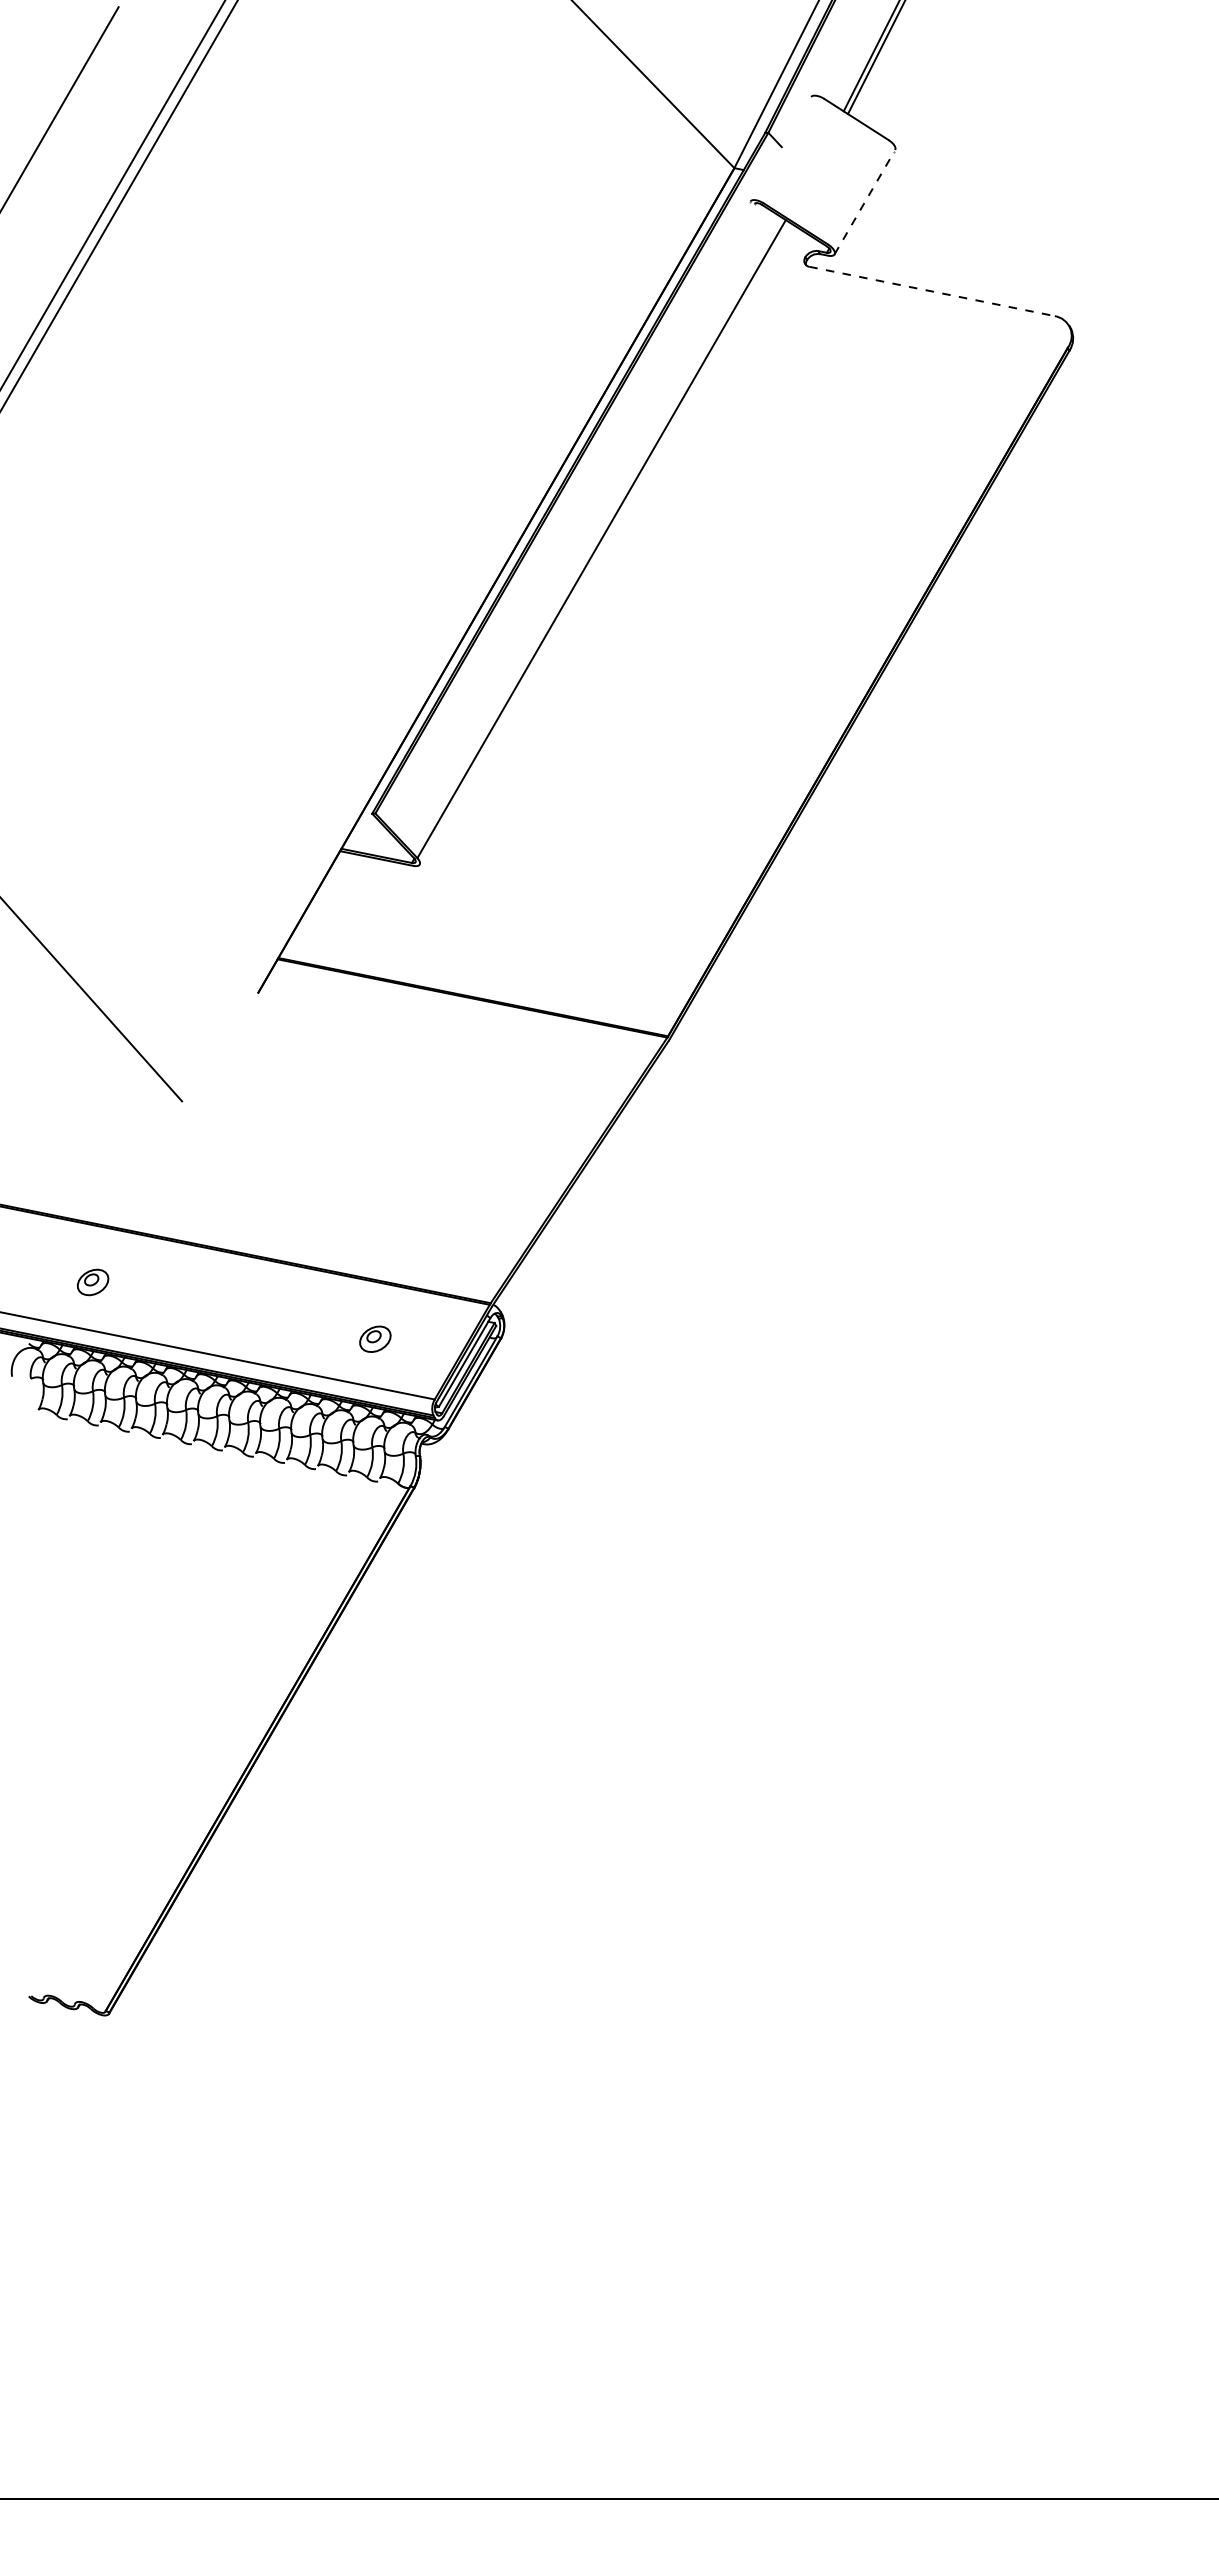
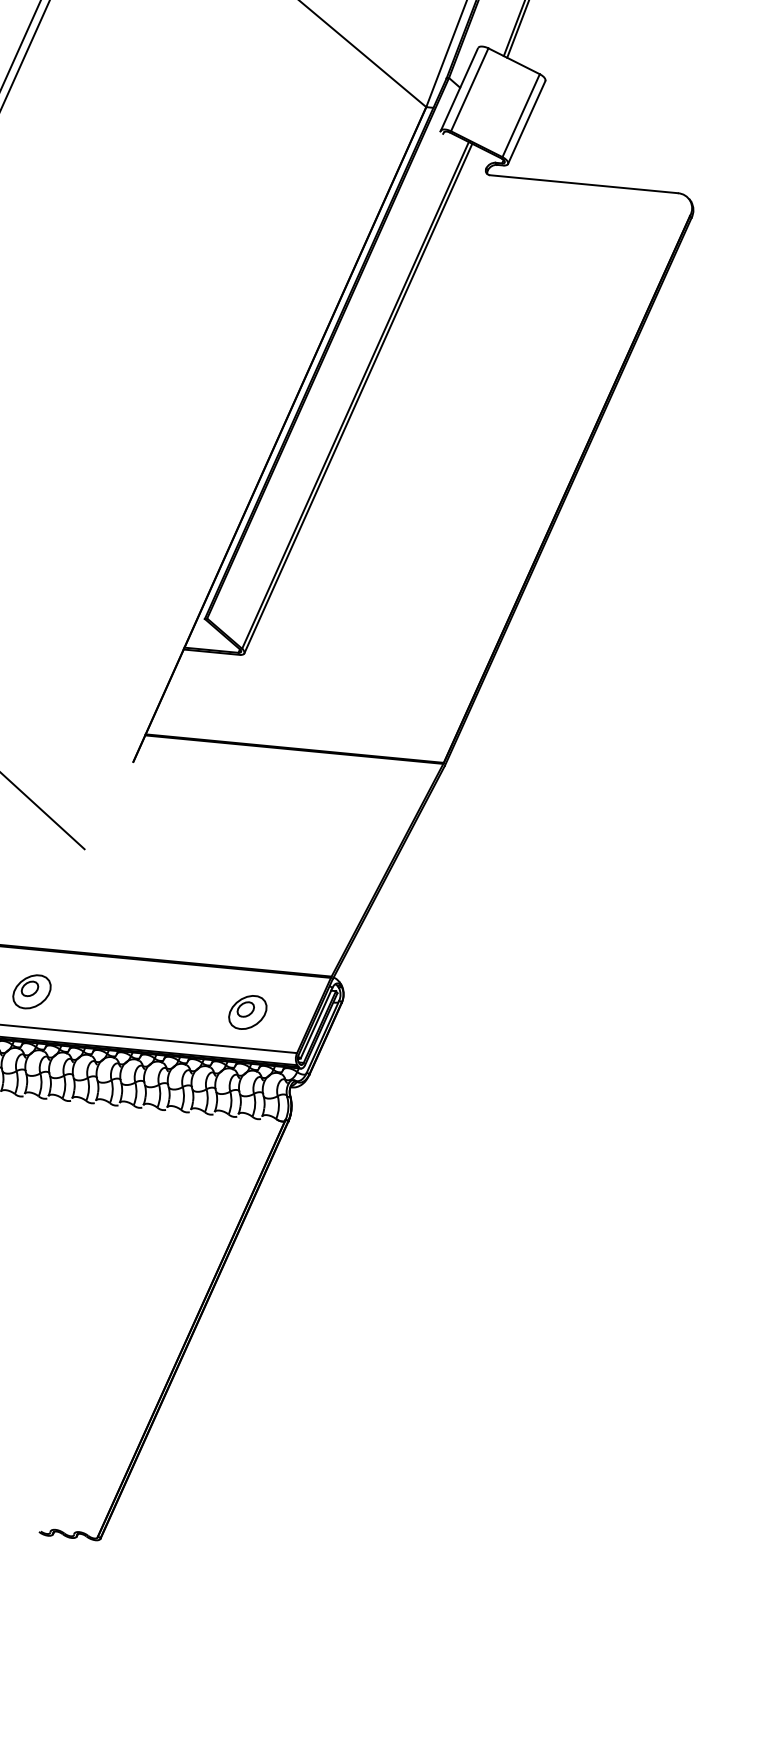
line: (780, 149) -> (459, 89), added
line: (793, 151) -> (469, 90), added
line: (858, 192) -> (521, 115), added
line: (865, 201) -> (527, 121), dashed -> solid
line: (932, 291) -> (584, 184), dashed -> solid
line: (604, 543) -> (357, 398), added
part: (92, 1282) -> (31, 991), size x1.67
part: (375, 1339) -> (248, 1012), size x1.67

